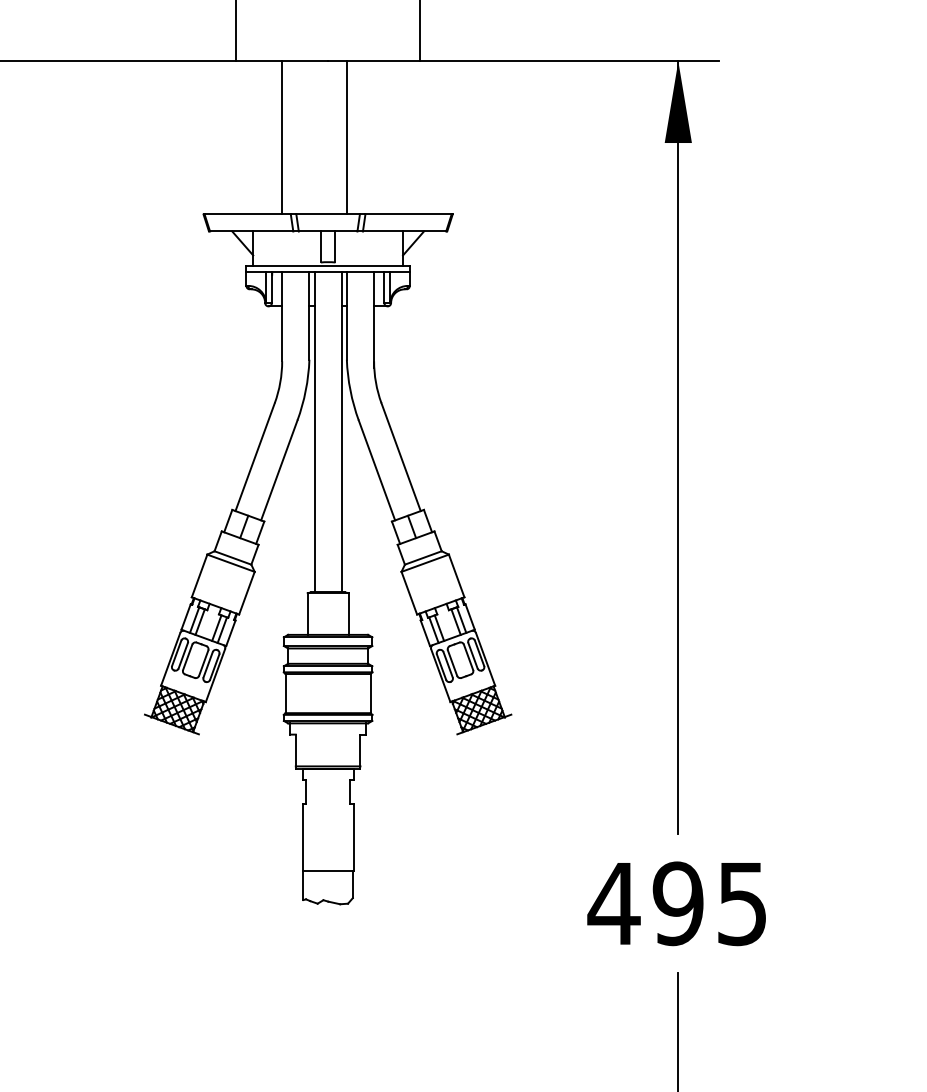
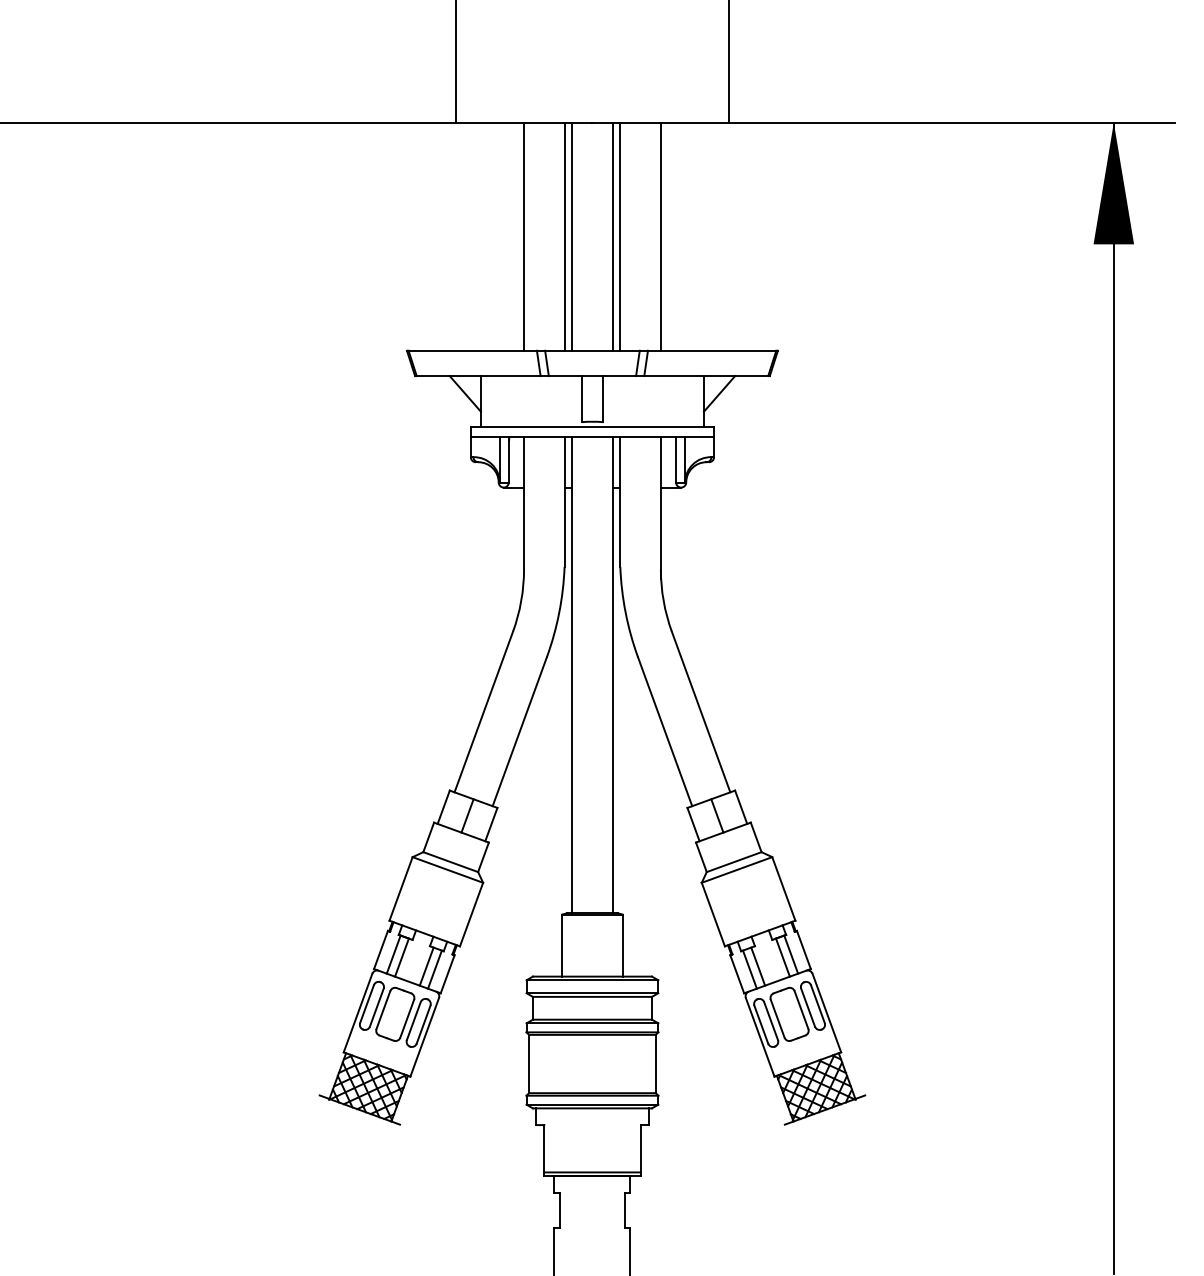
line: (309, 137) -> (564, 236), added
line: (314, 137) -> (572, 236), added
line: (341, 137) -> (612, 236), added
line: (374, 137) -> (661, 236), added

